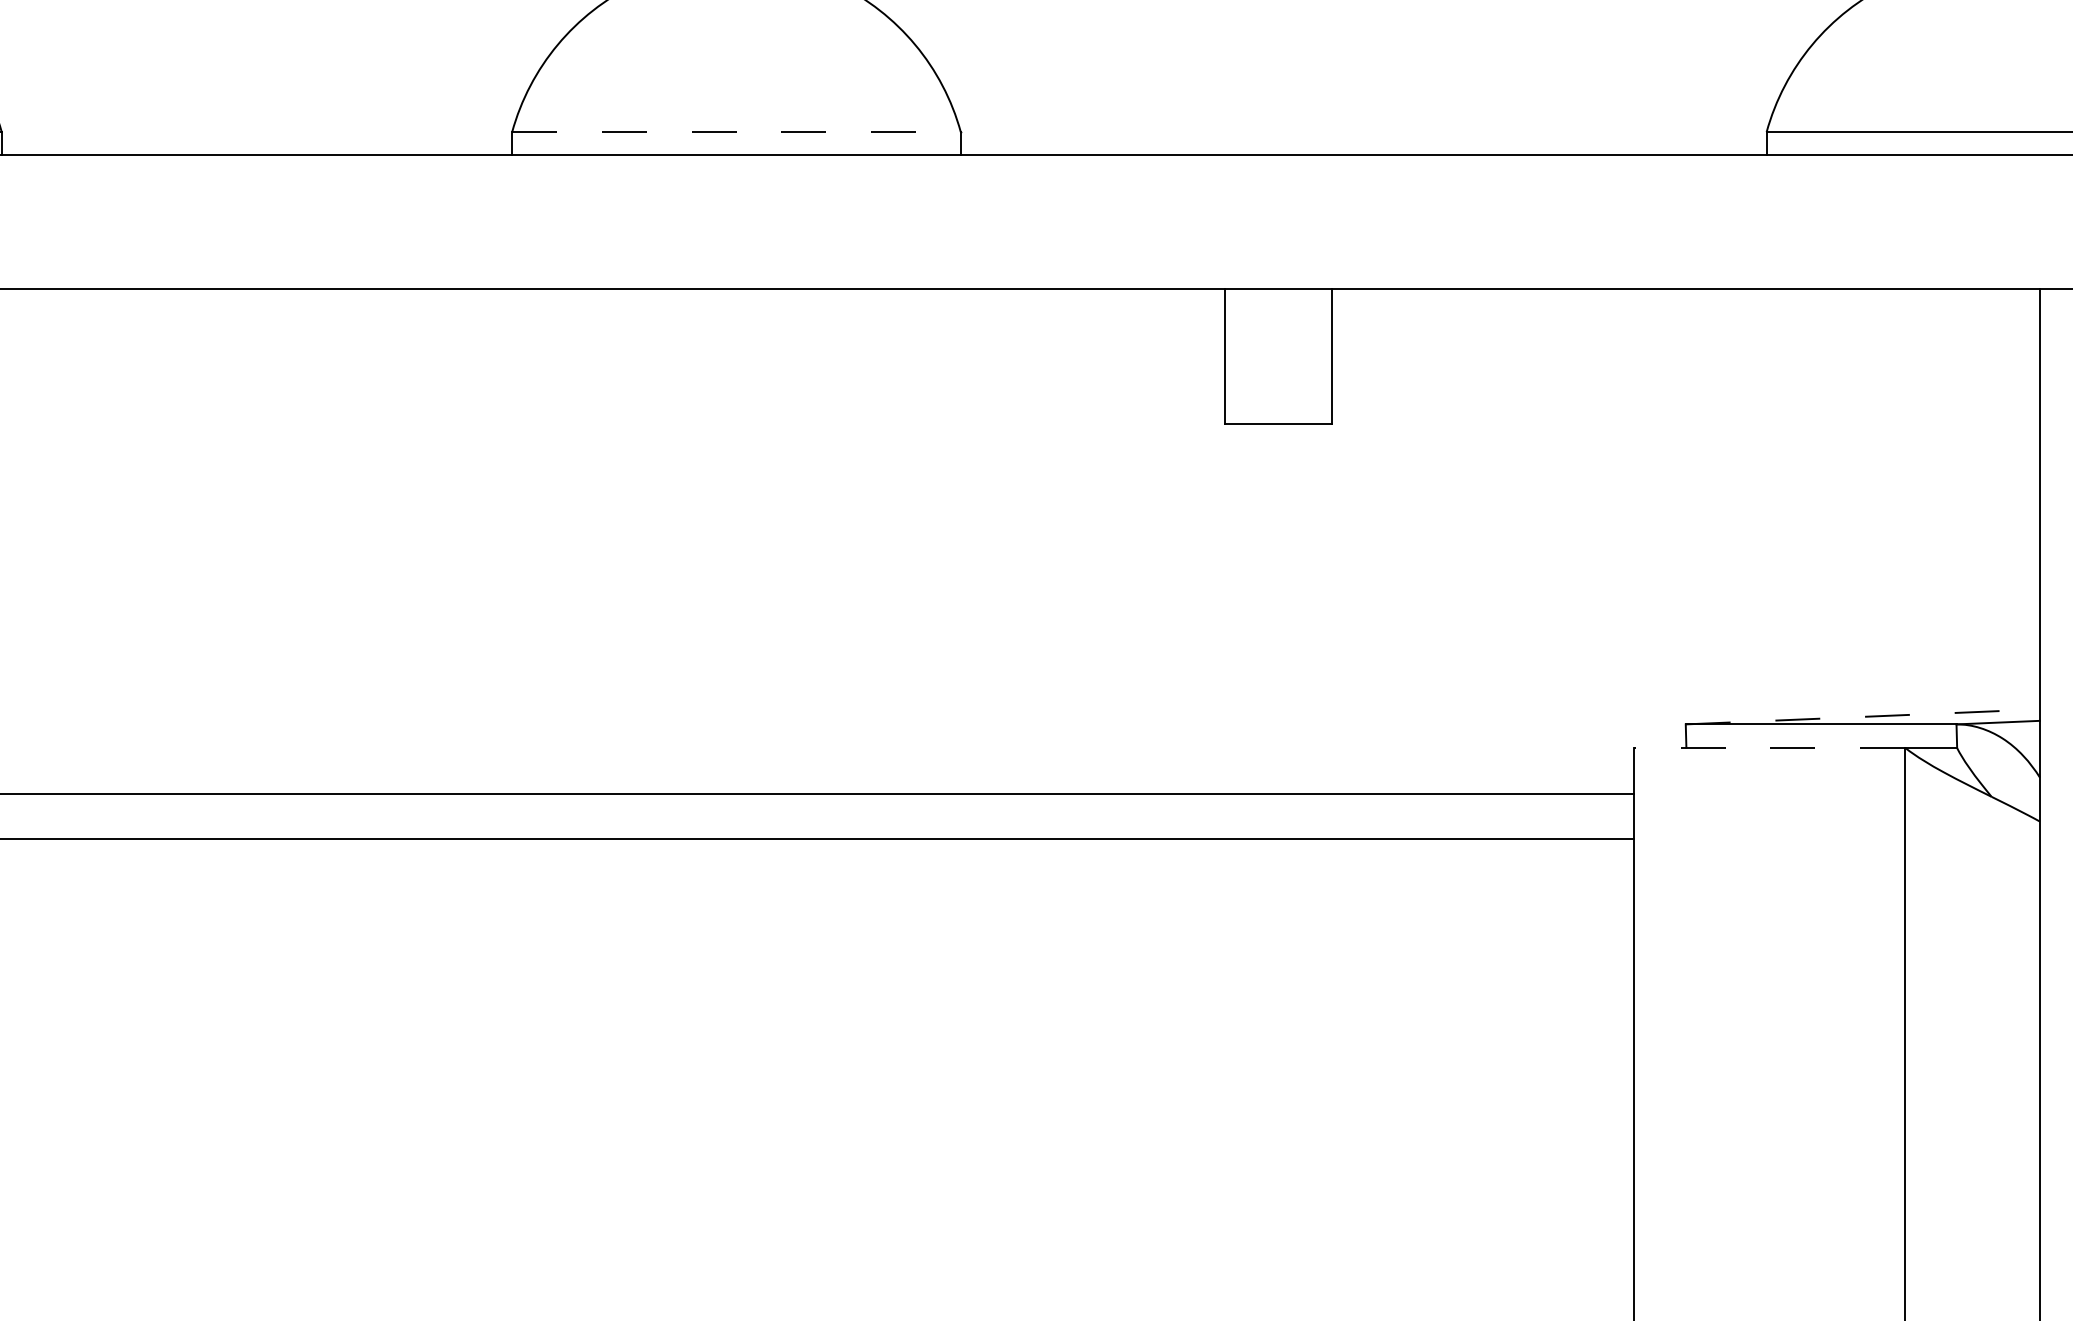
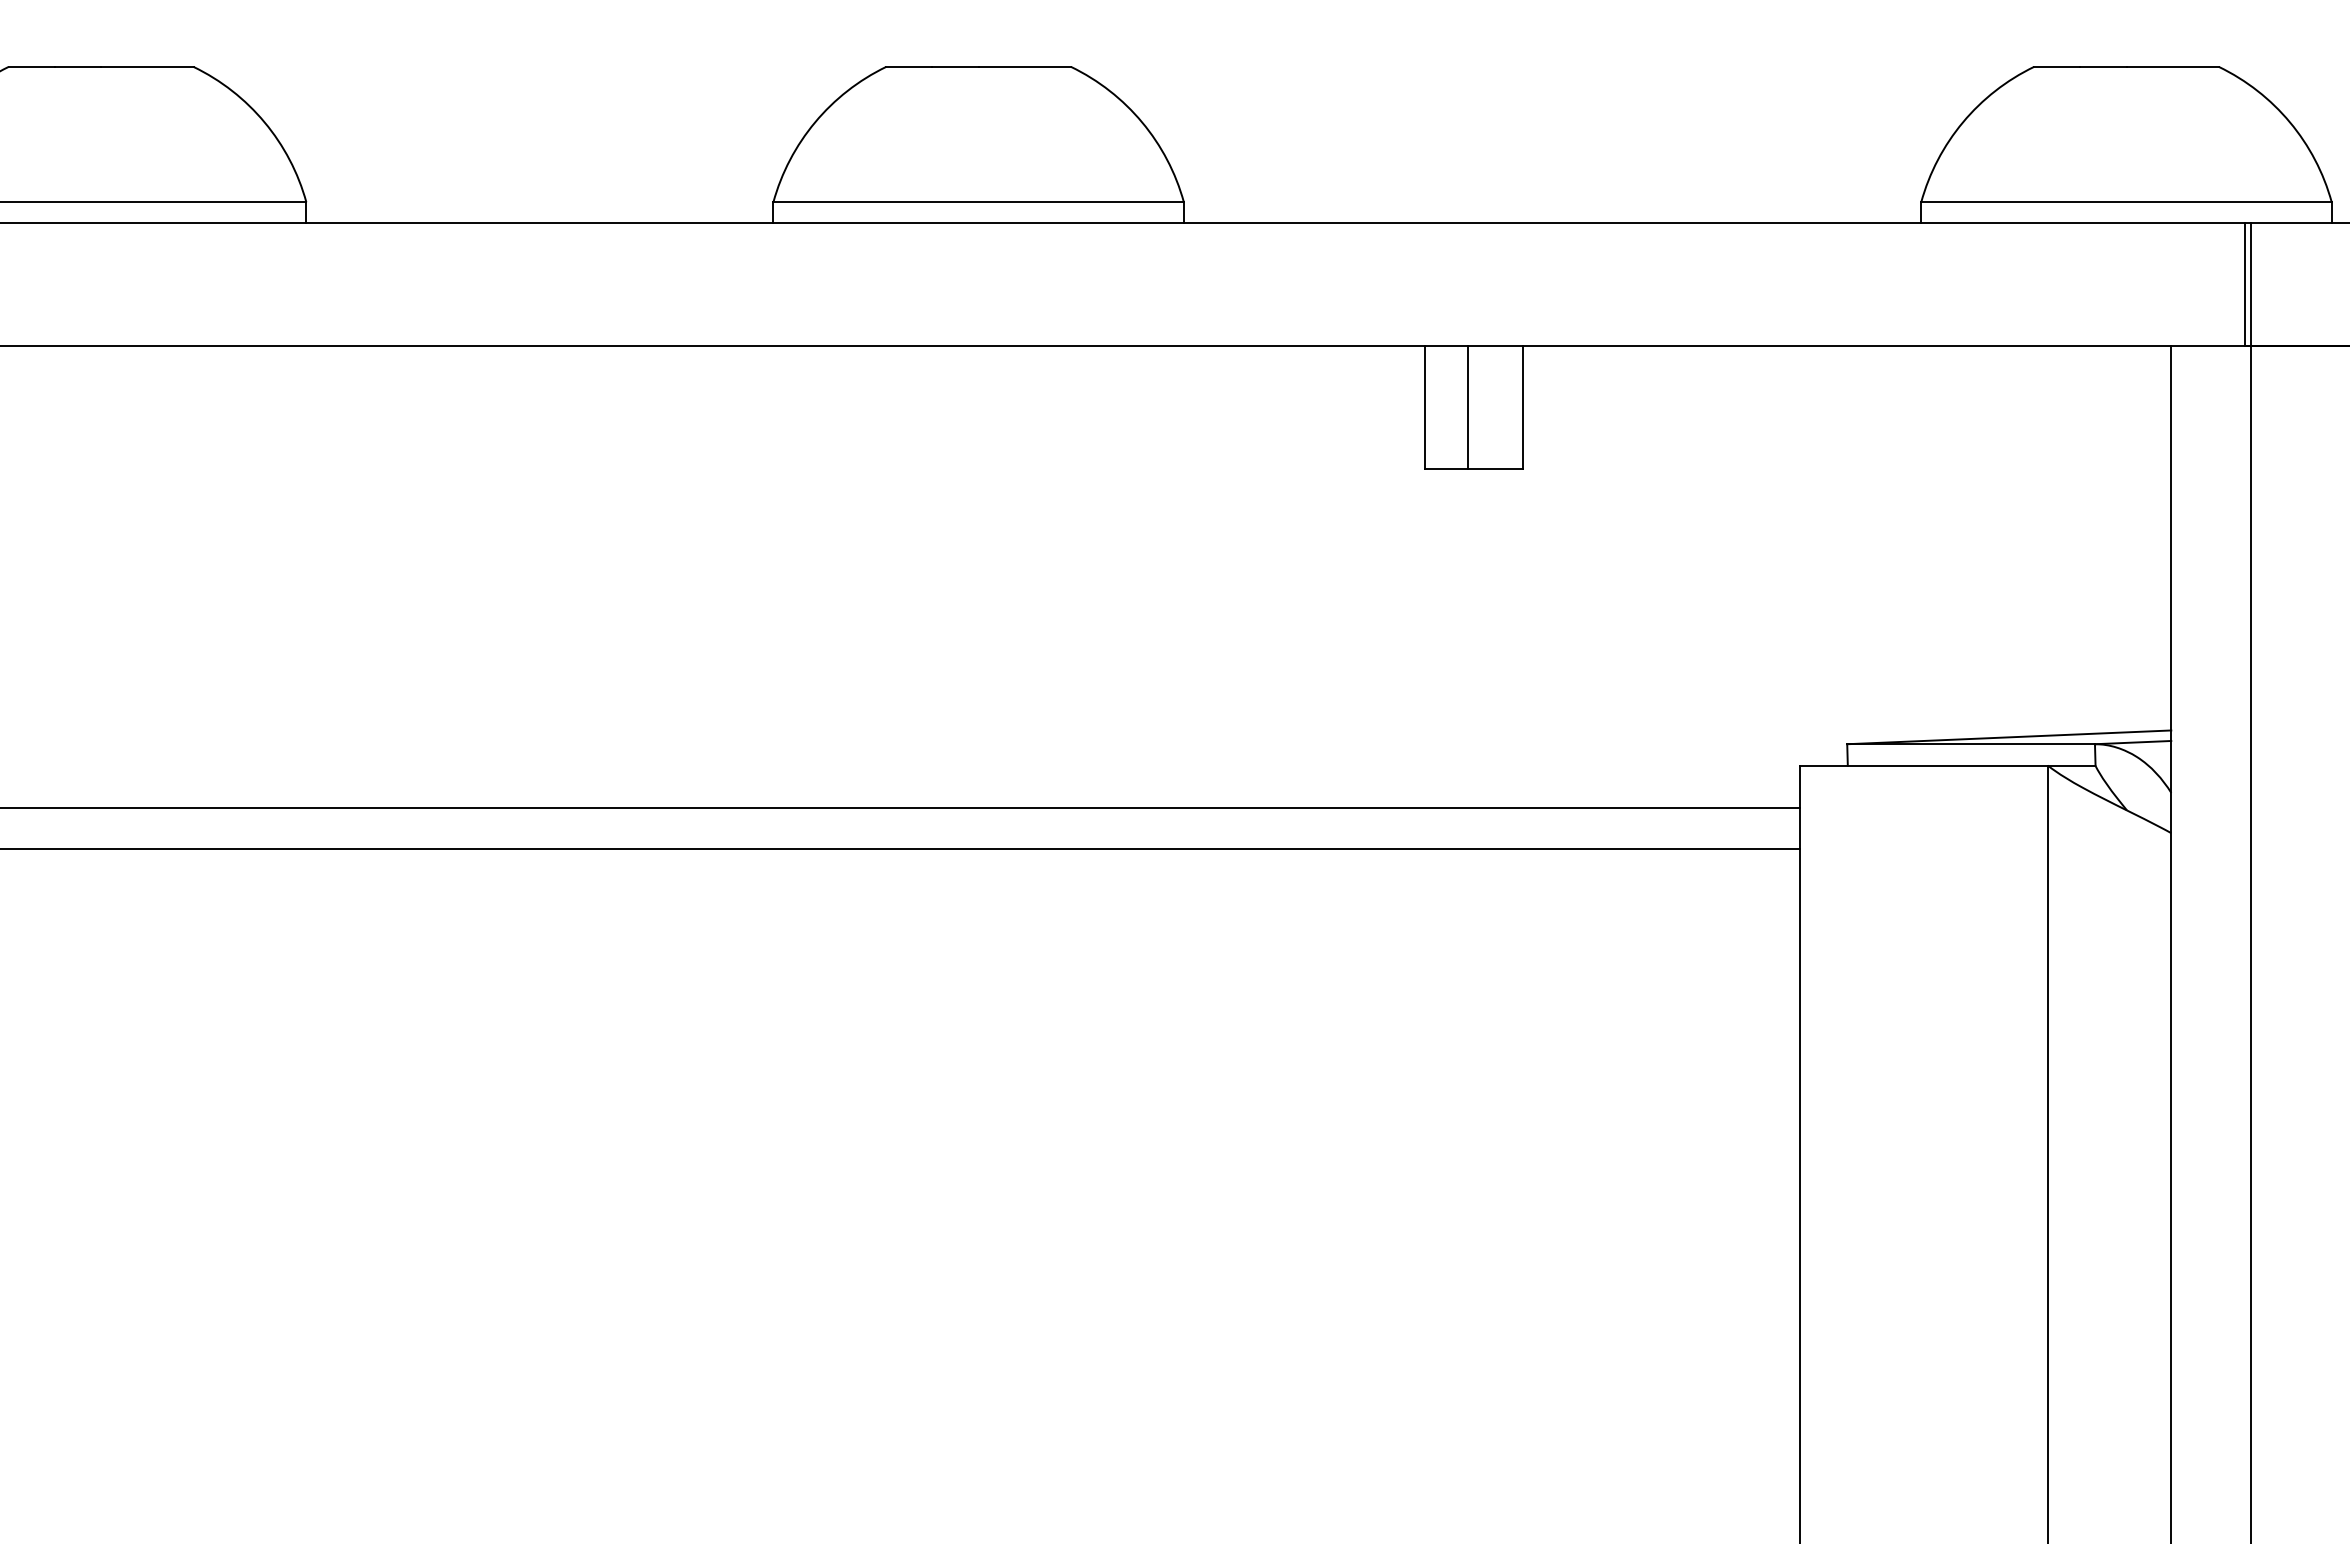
line: (737, 132) -> (979, 202), dashed -> solid
line: (1271, 356) -> (1468, 407), added
line: (1863, 717) -> (2009, 737), dashed -> solid
line: (1769, 747) -> (1923, 765), dashed -> solid

